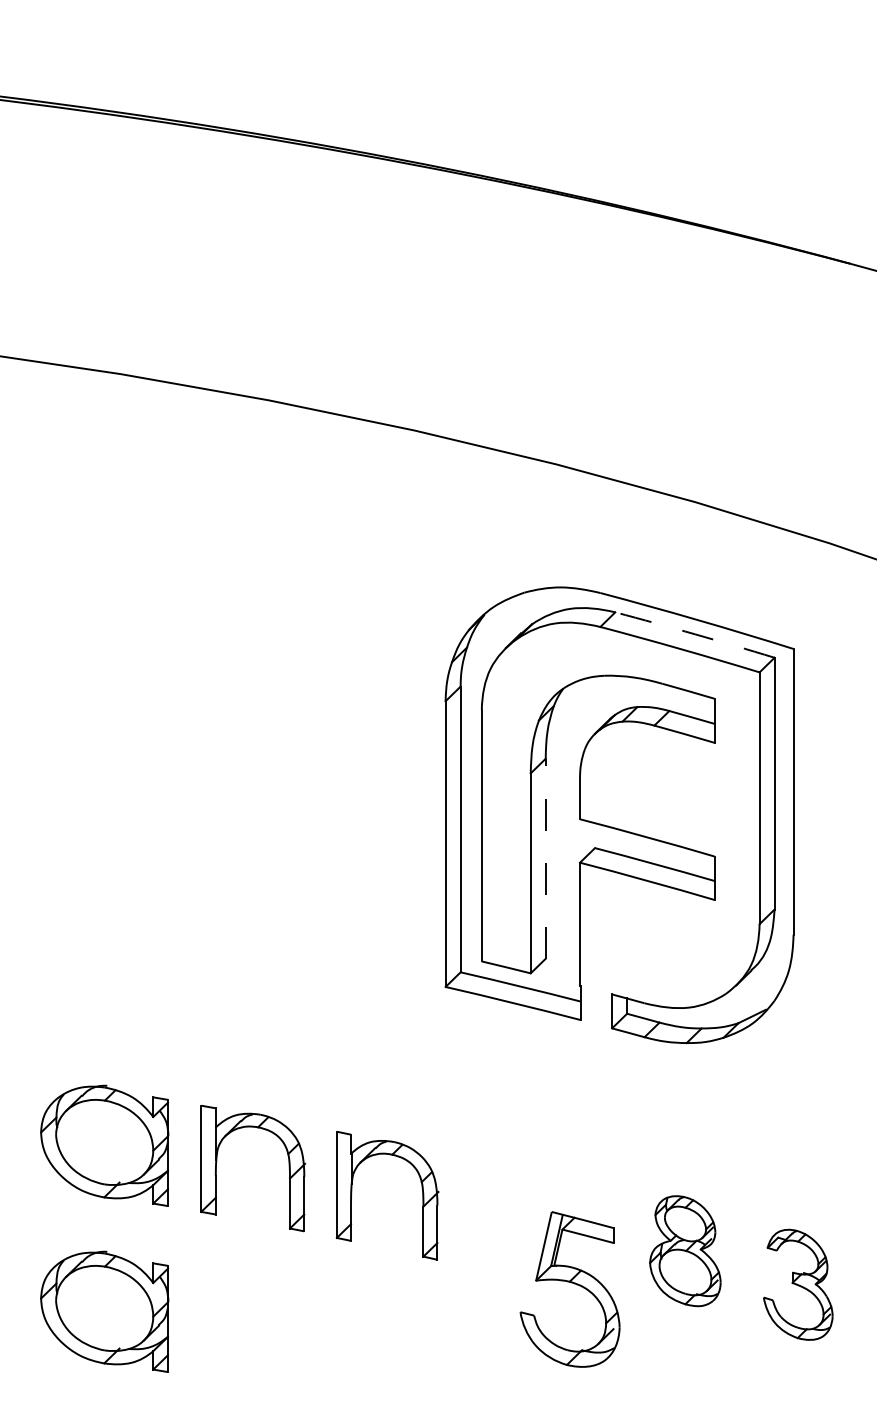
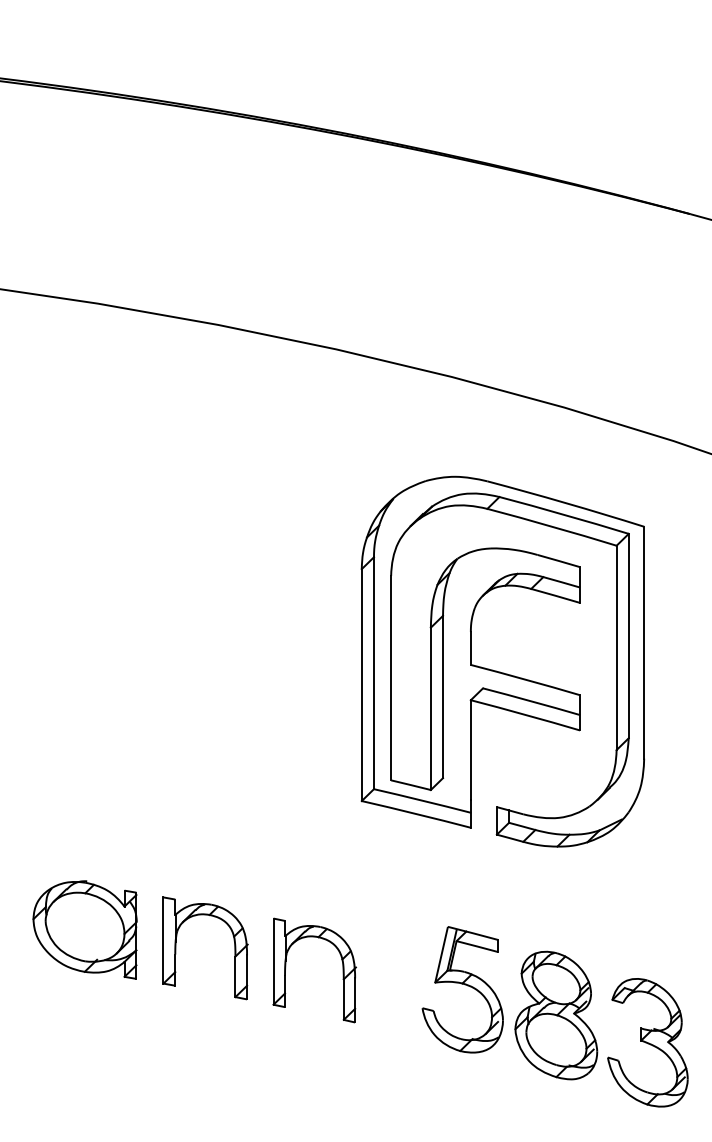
arc: (695, 634) -> (564, 514), dashed -> solid
line: (545, 858) -> (442, 696), dashed -> solid
part: (685, 1250) -> (556, 1014), size x1.43
part: (571, 1283) -> (463, 984), moved
part: (798, 1284) -> (648, 1042), size x1.43
part: (104, 1311) -> (84, 1064), removed

